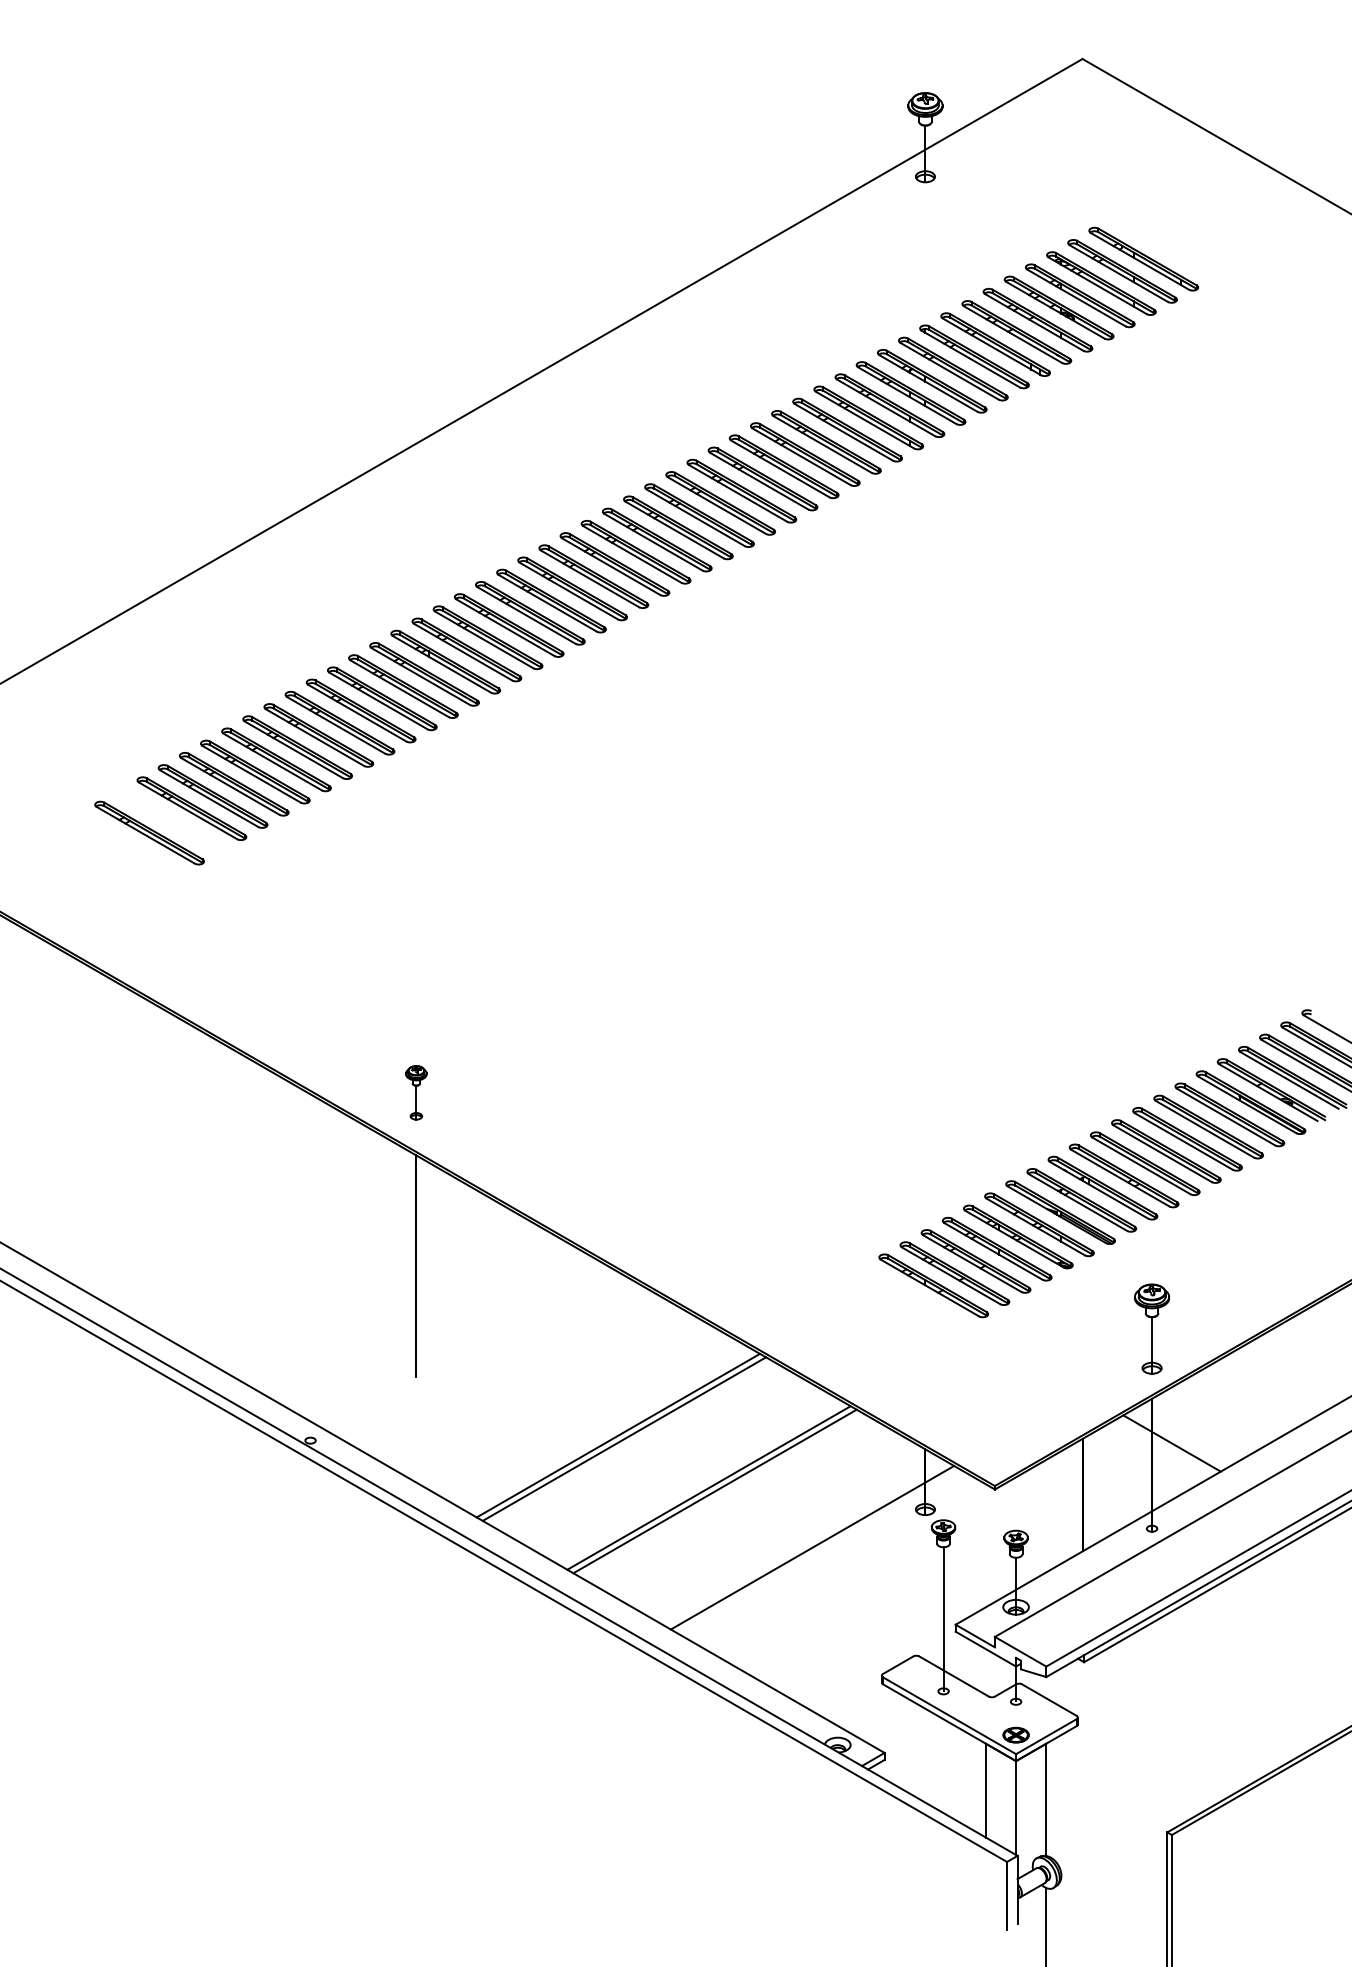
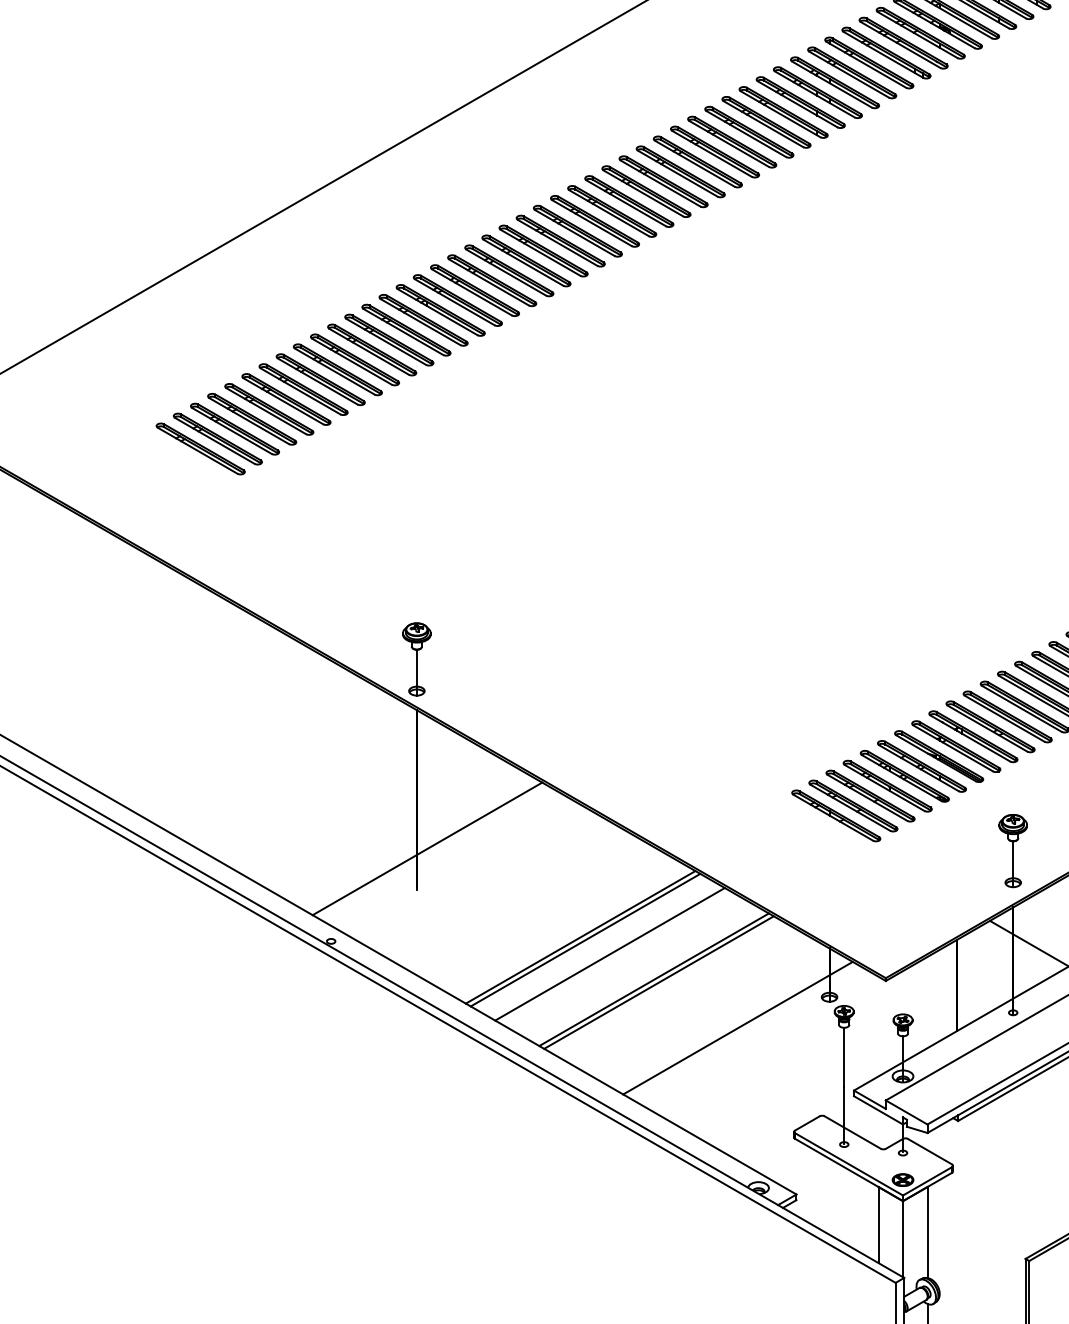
part: (170, 820) -> (217, 438), added
part: (416, 1092) -> (417, 659), size x1.67
line: (429, 1326) -> (427, 848), added
line: (654, 1456) -> (609, 954), added

